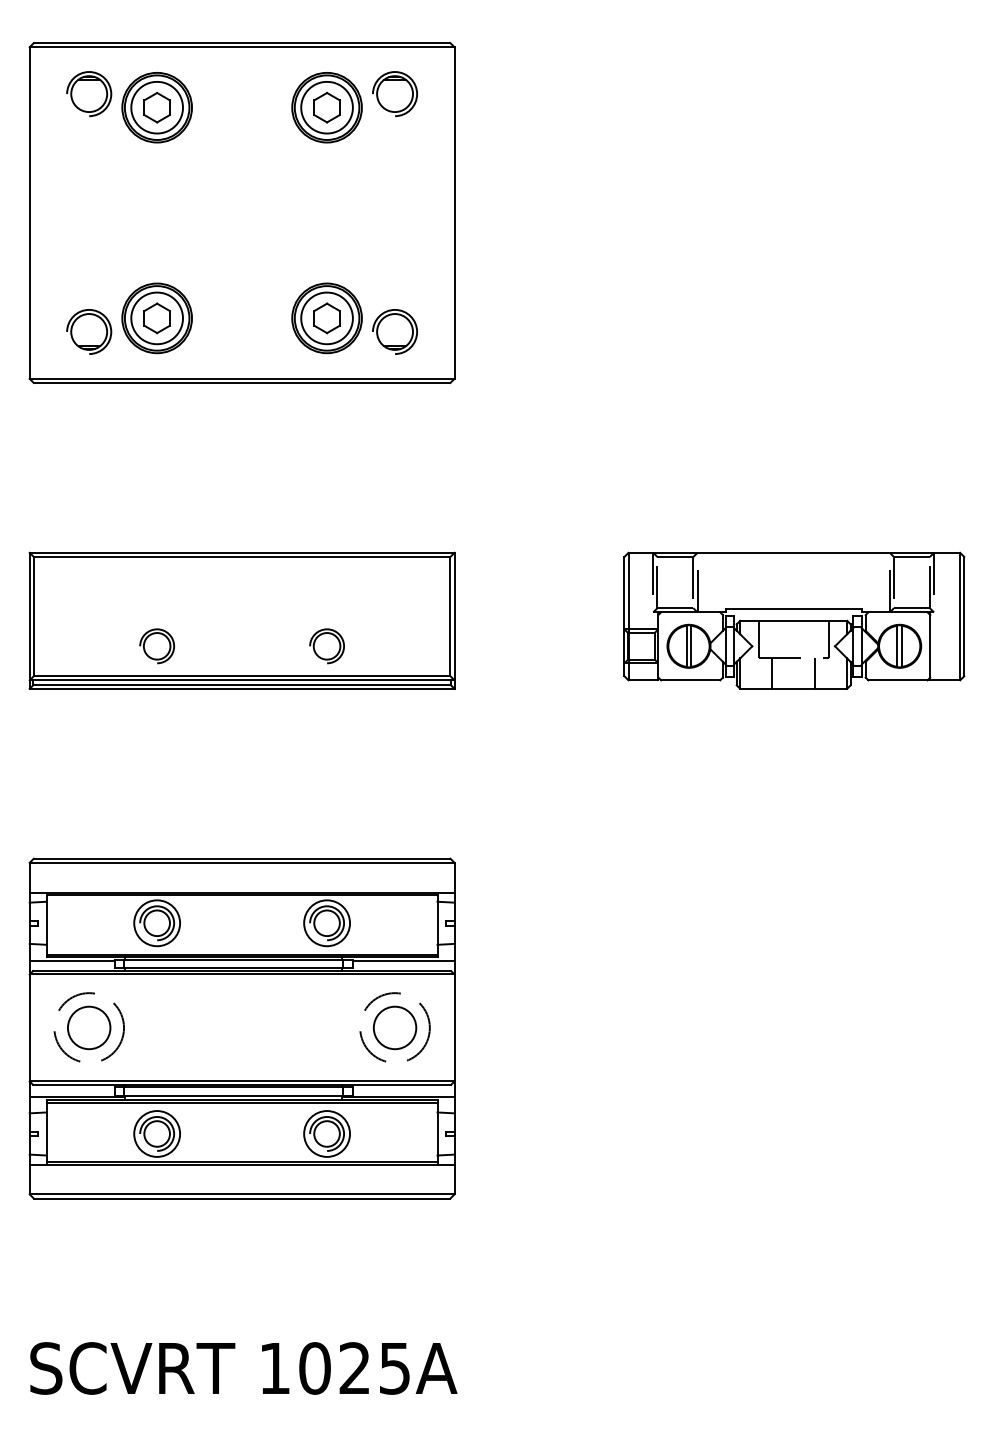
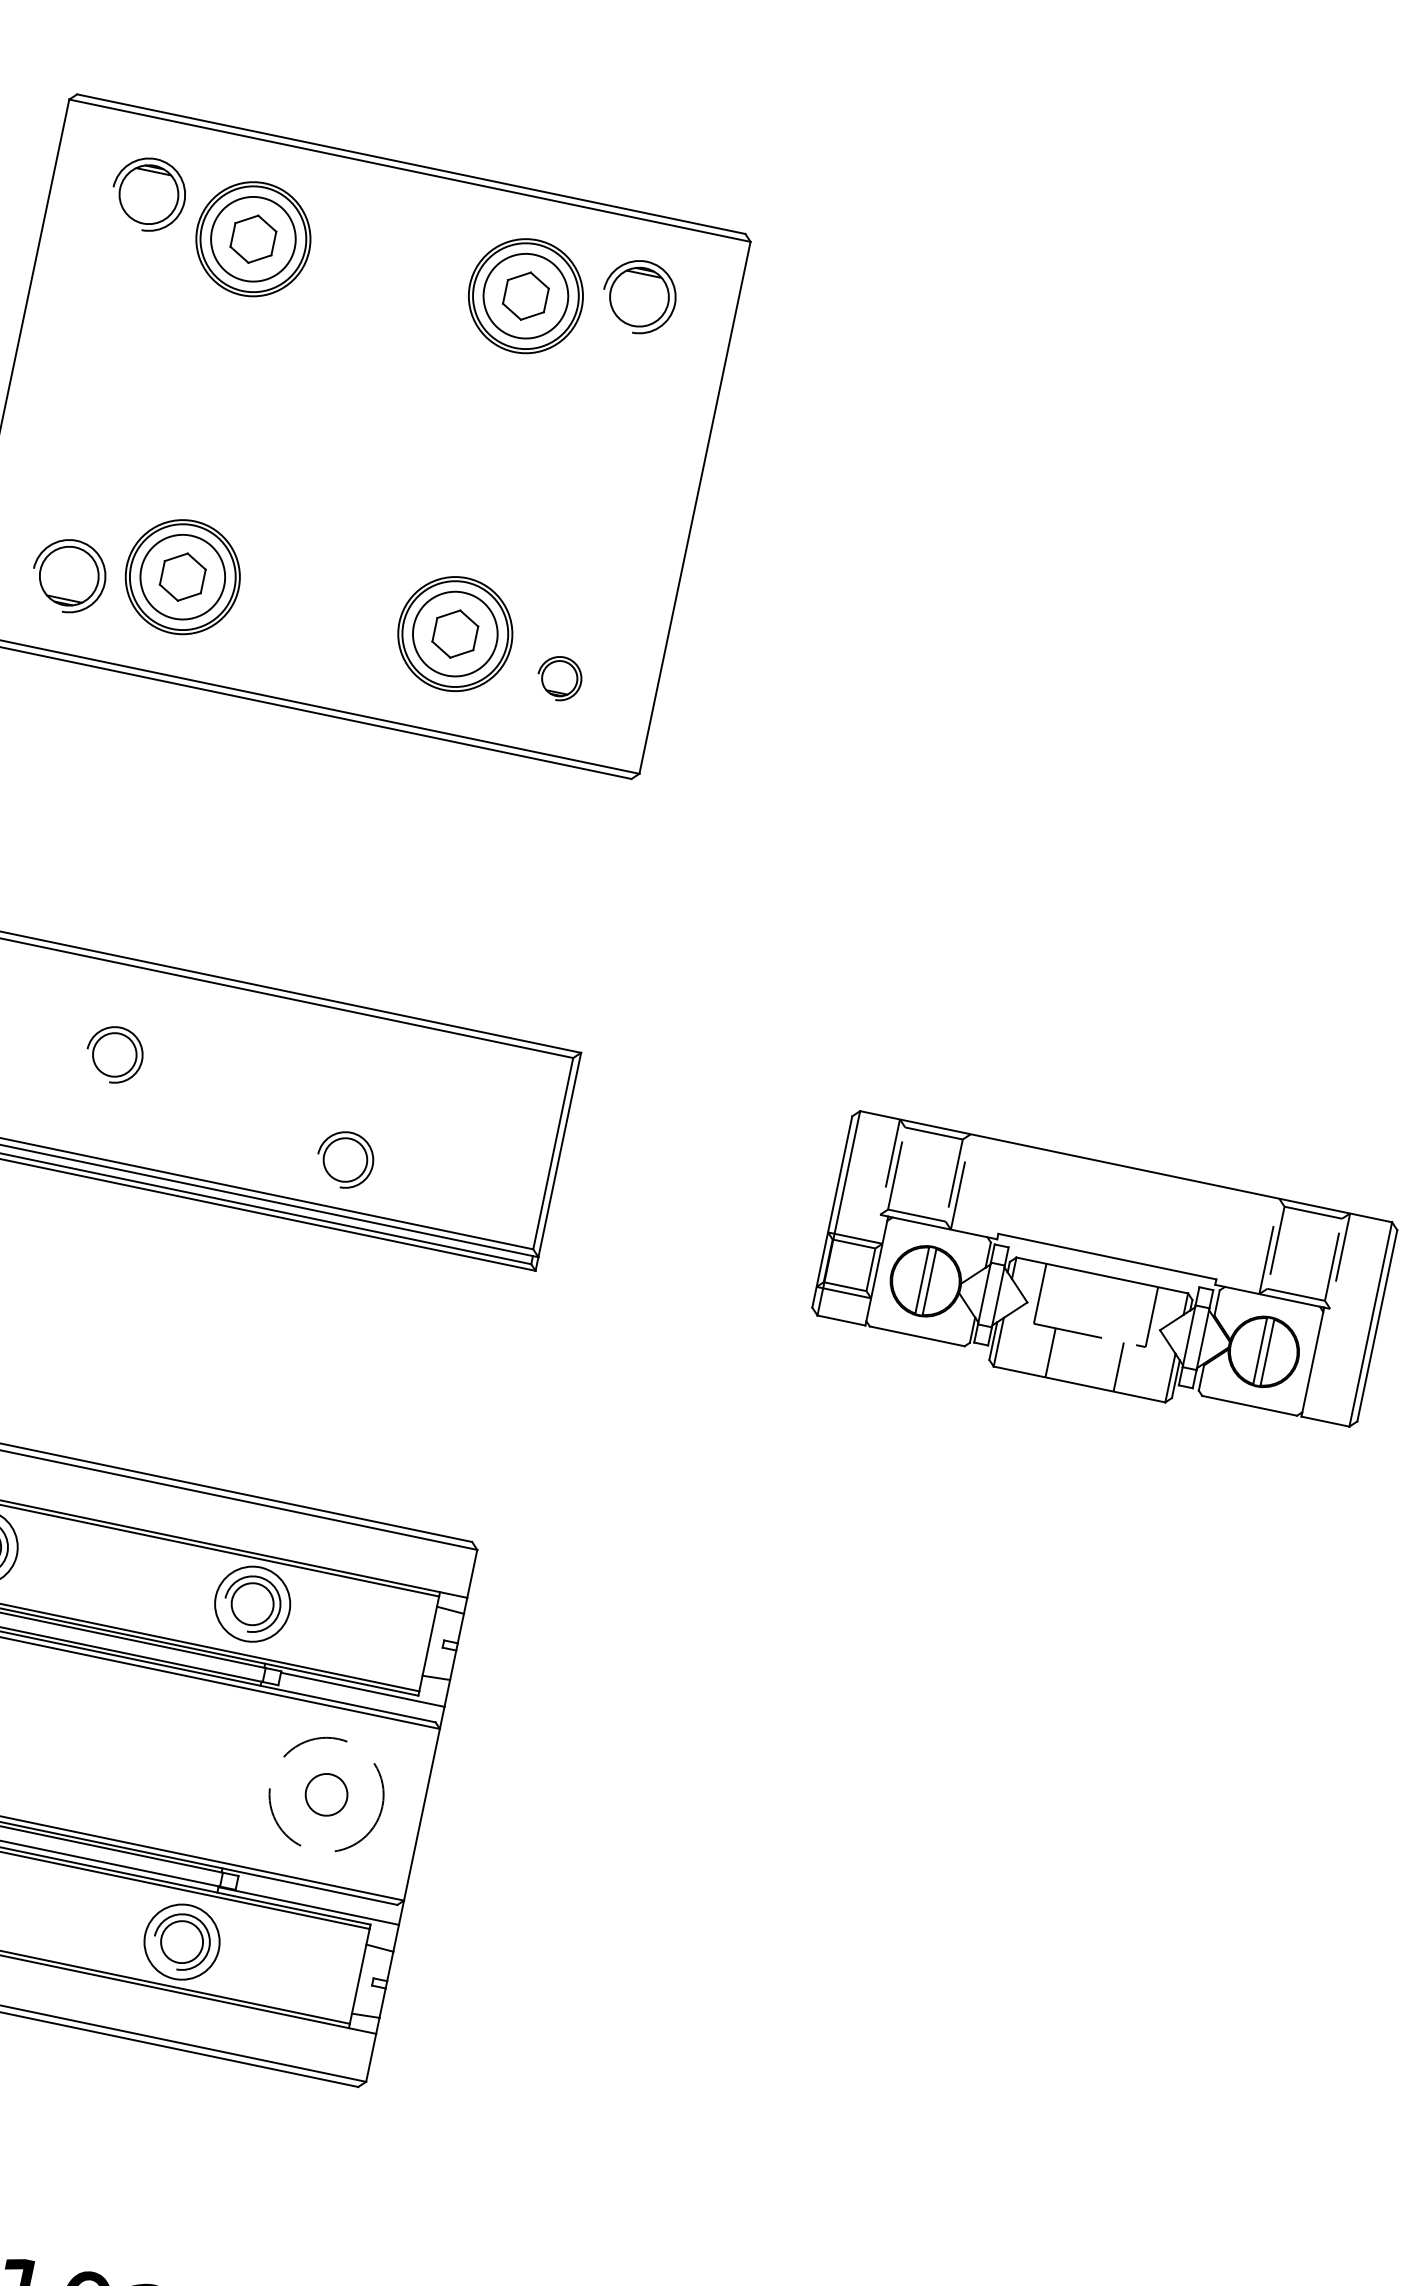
part: (394, 331) -> (559, 677), size x0.6
part: (156, 646) -> (113, 1054), moved
circle: (394, 1027) -> (325, 1793), size x0.6

